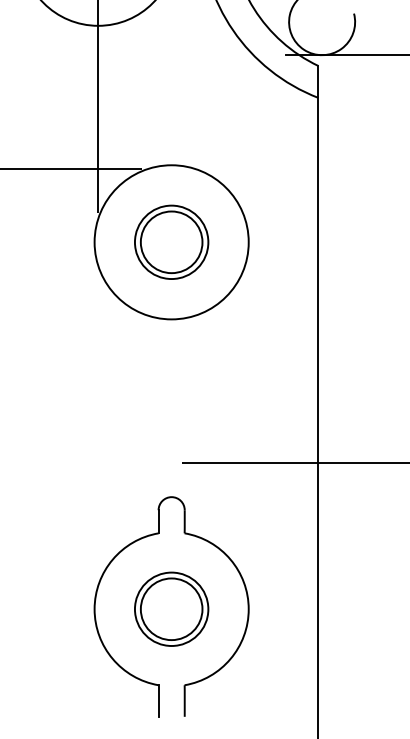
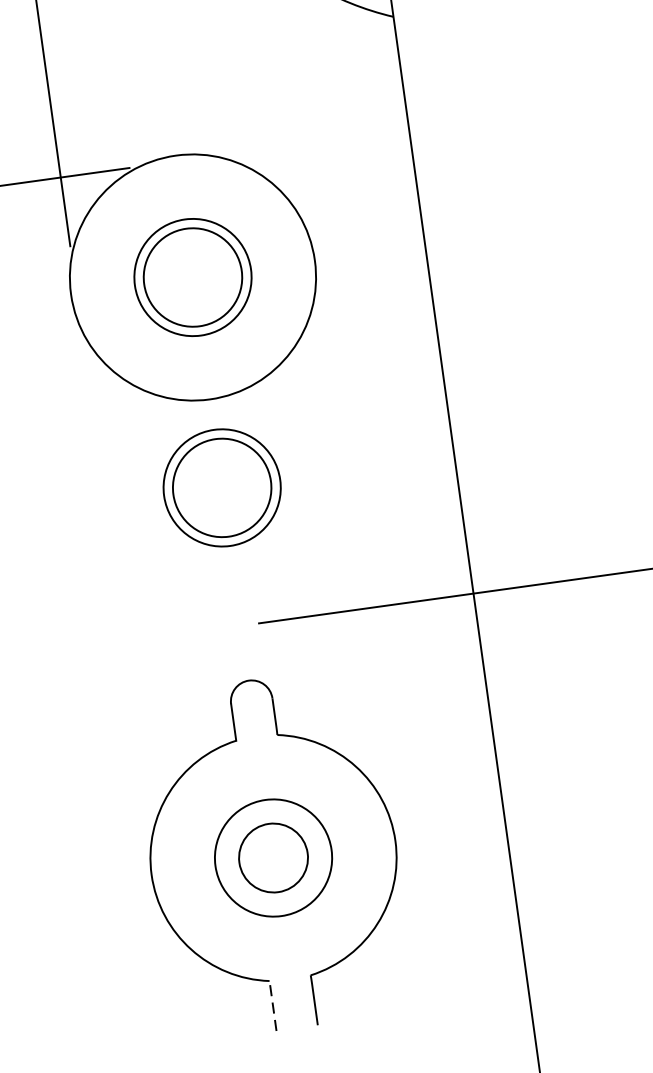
part: (171, 374) -> (221, 486), added
circle: (171, 609) -> (273, 858), size x0.7
line: (158, 701) -> (272, 1006), solid -> dashed

